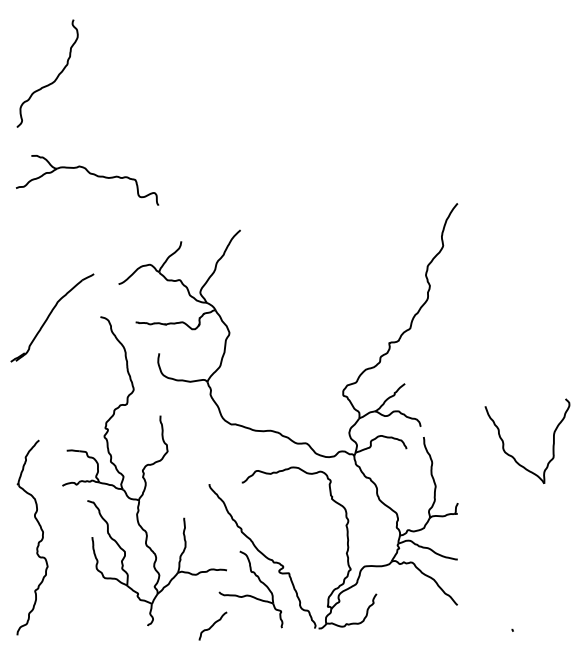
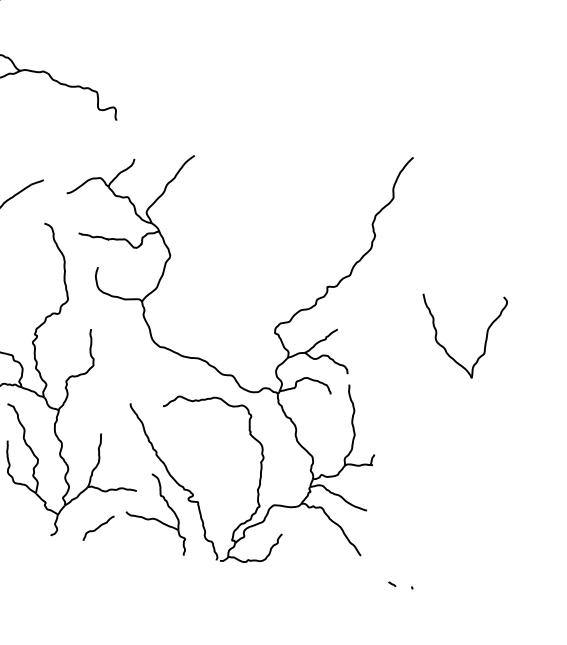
part: (512, 455) -> (443, 346), moved
curve: (212, 625) -> (98, 527), moved
curve: (492, 629) -> (392, 584), added

